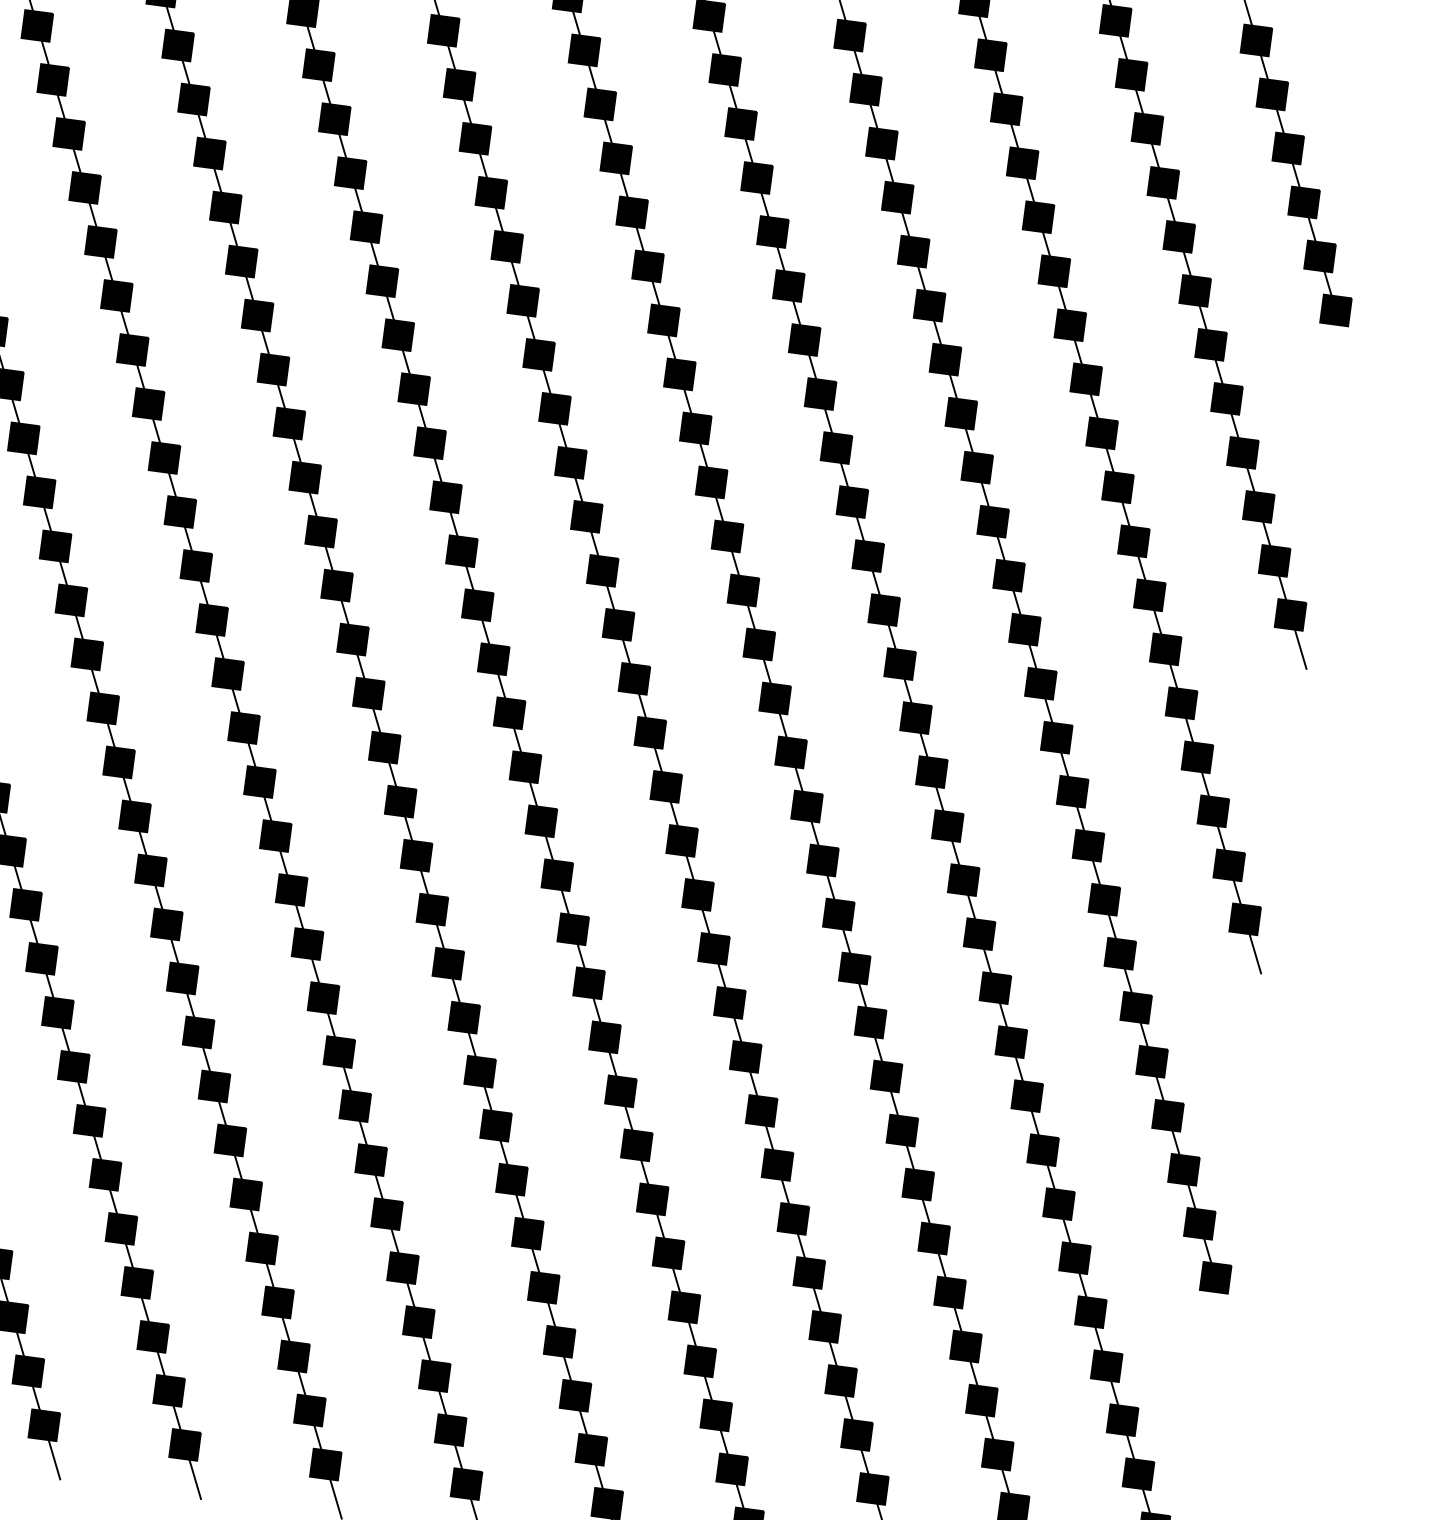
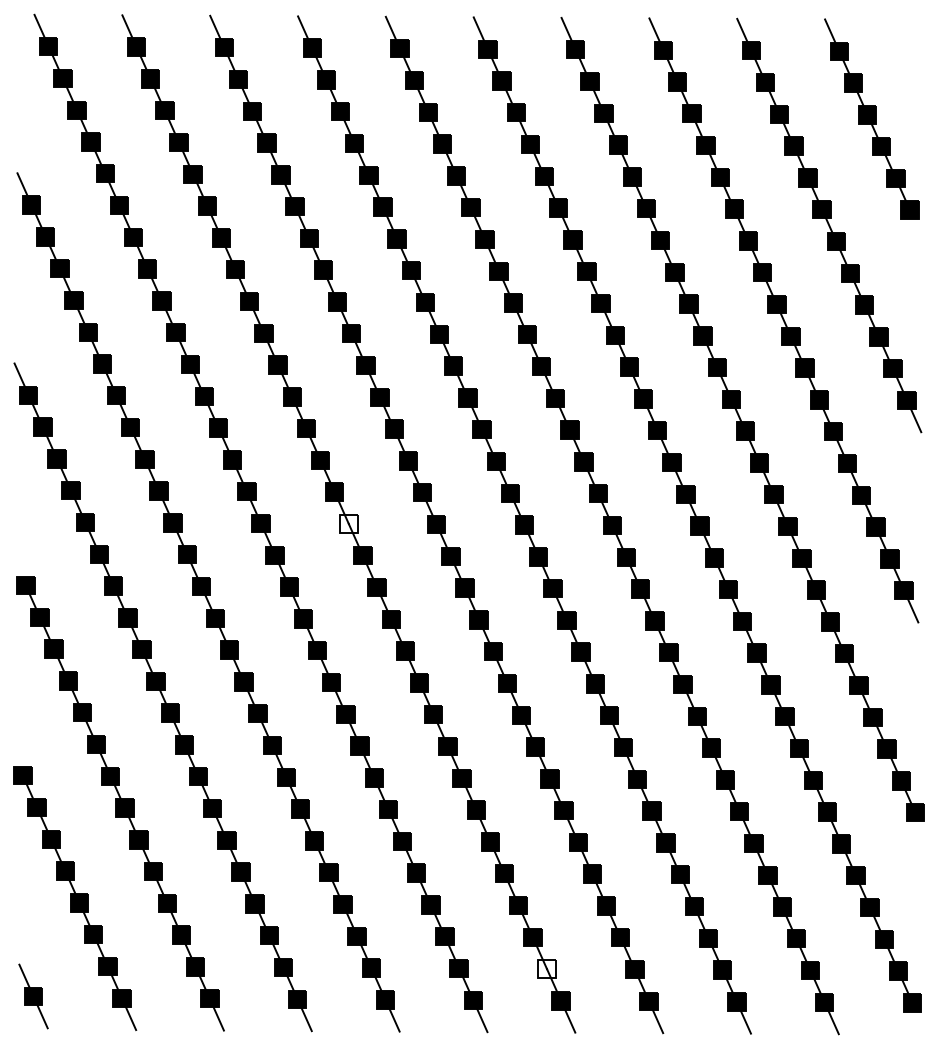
fill: (368, 692) -> (348, 523), removed
fill: (590, 1448) -> (546, 968), removed

